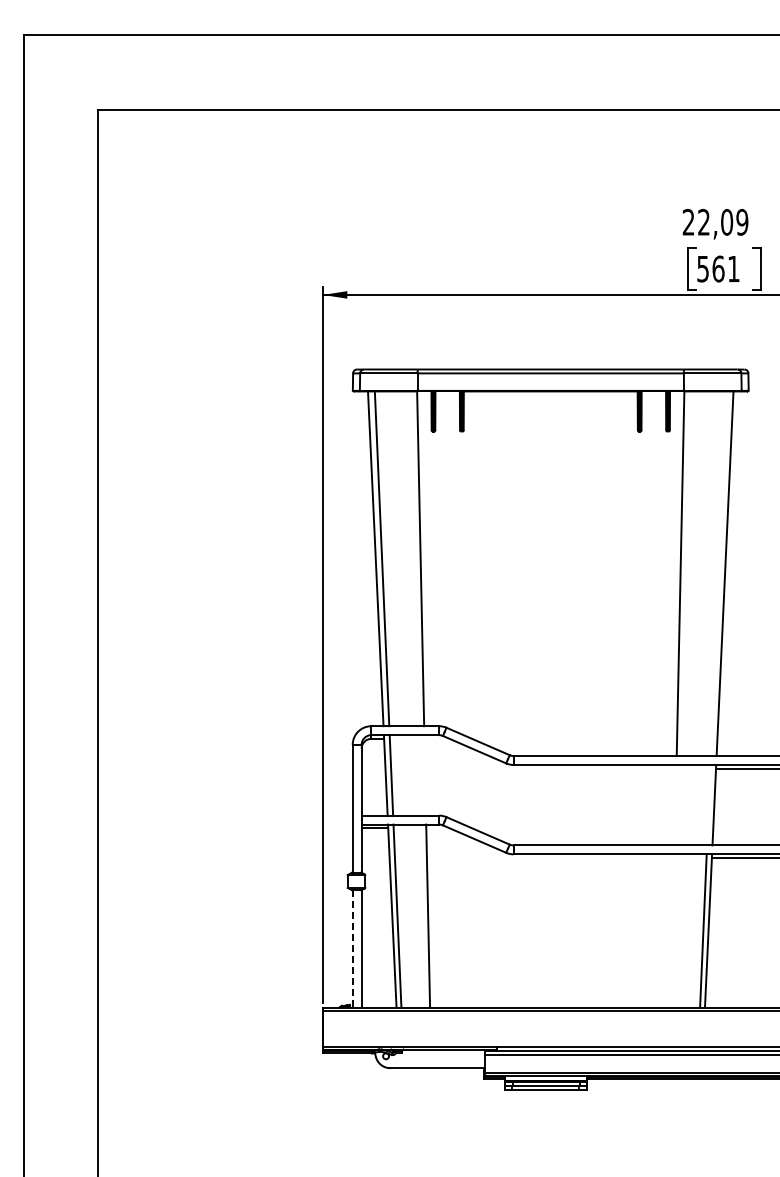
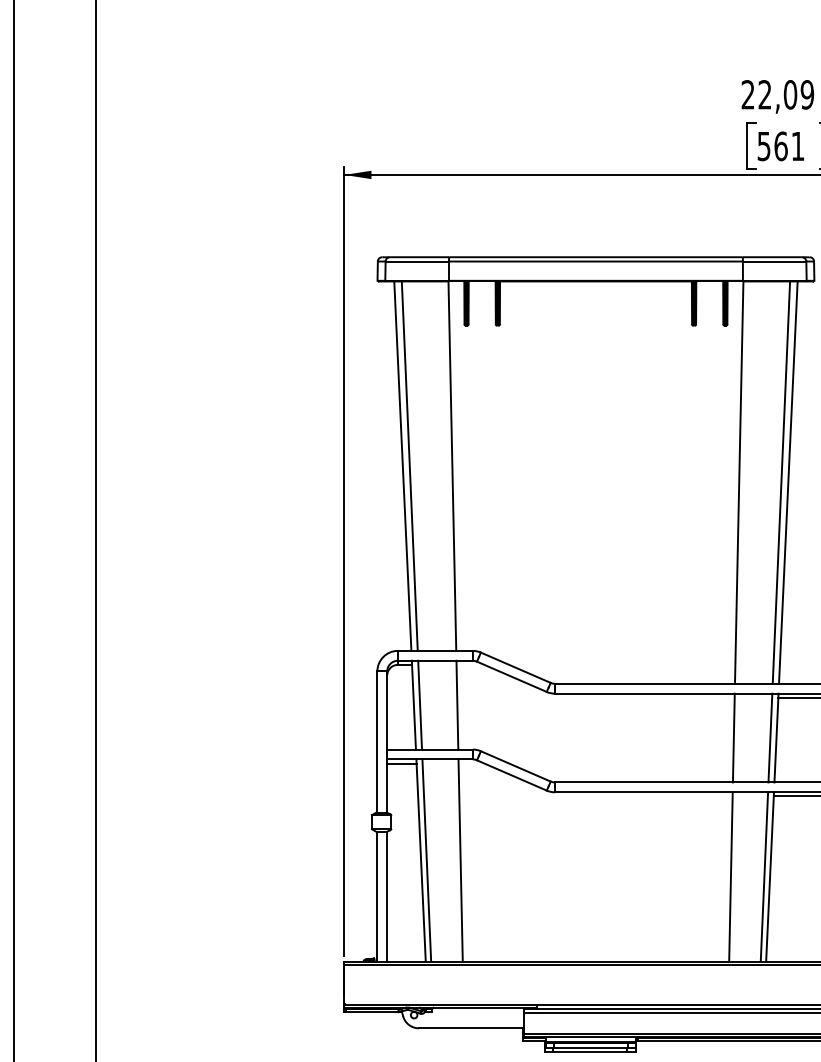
line: (718, 573) -> (781, 482), added
line: (425, 775) -> (457, 705), added
line: (675, 804) -> (733, 737), added
line: (708, 804) -> (770, 737), added
line: (672, 930) -> (730, 876), added
line: (352, 949) -> (377, 897), dashed -> solid

